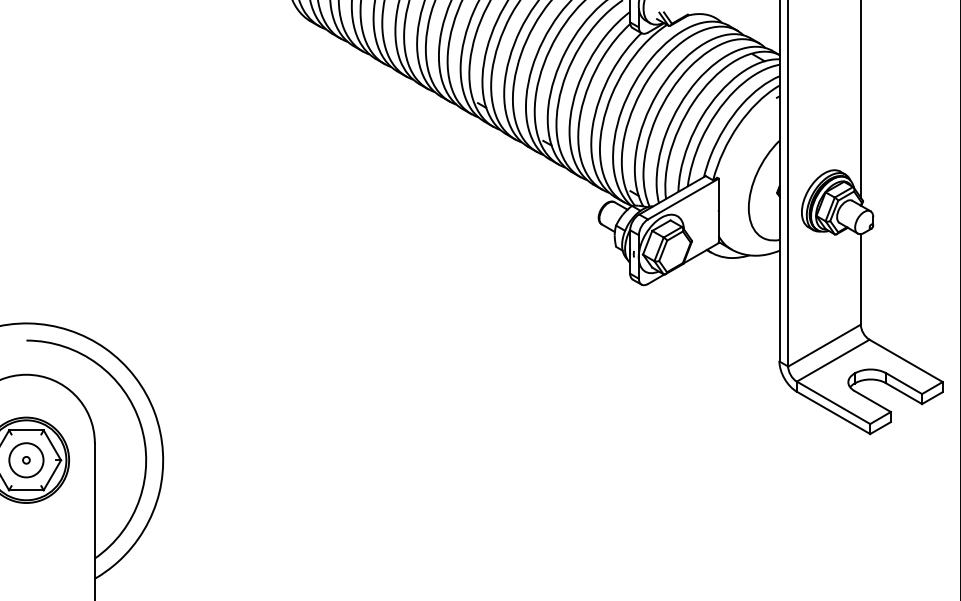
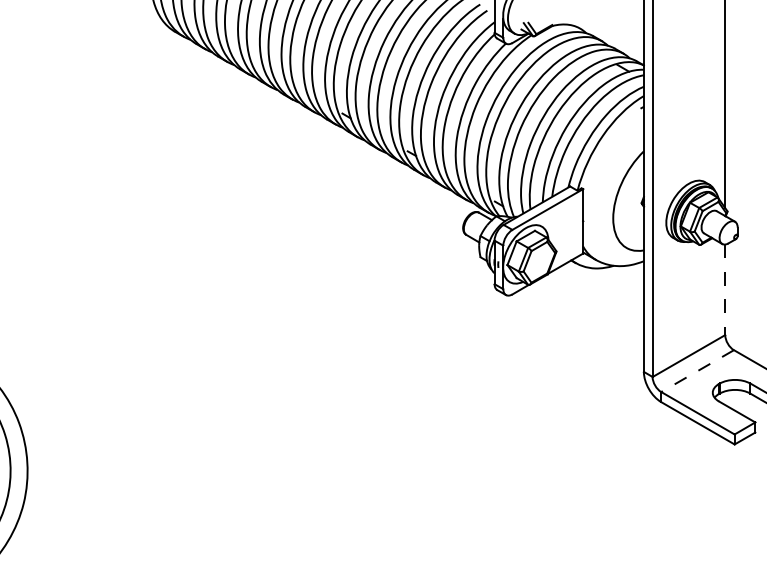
line: (860, 279) -> (724, 289), solid -> dashed
line: (833, 360) -> (697, 370), solid -> dashed

